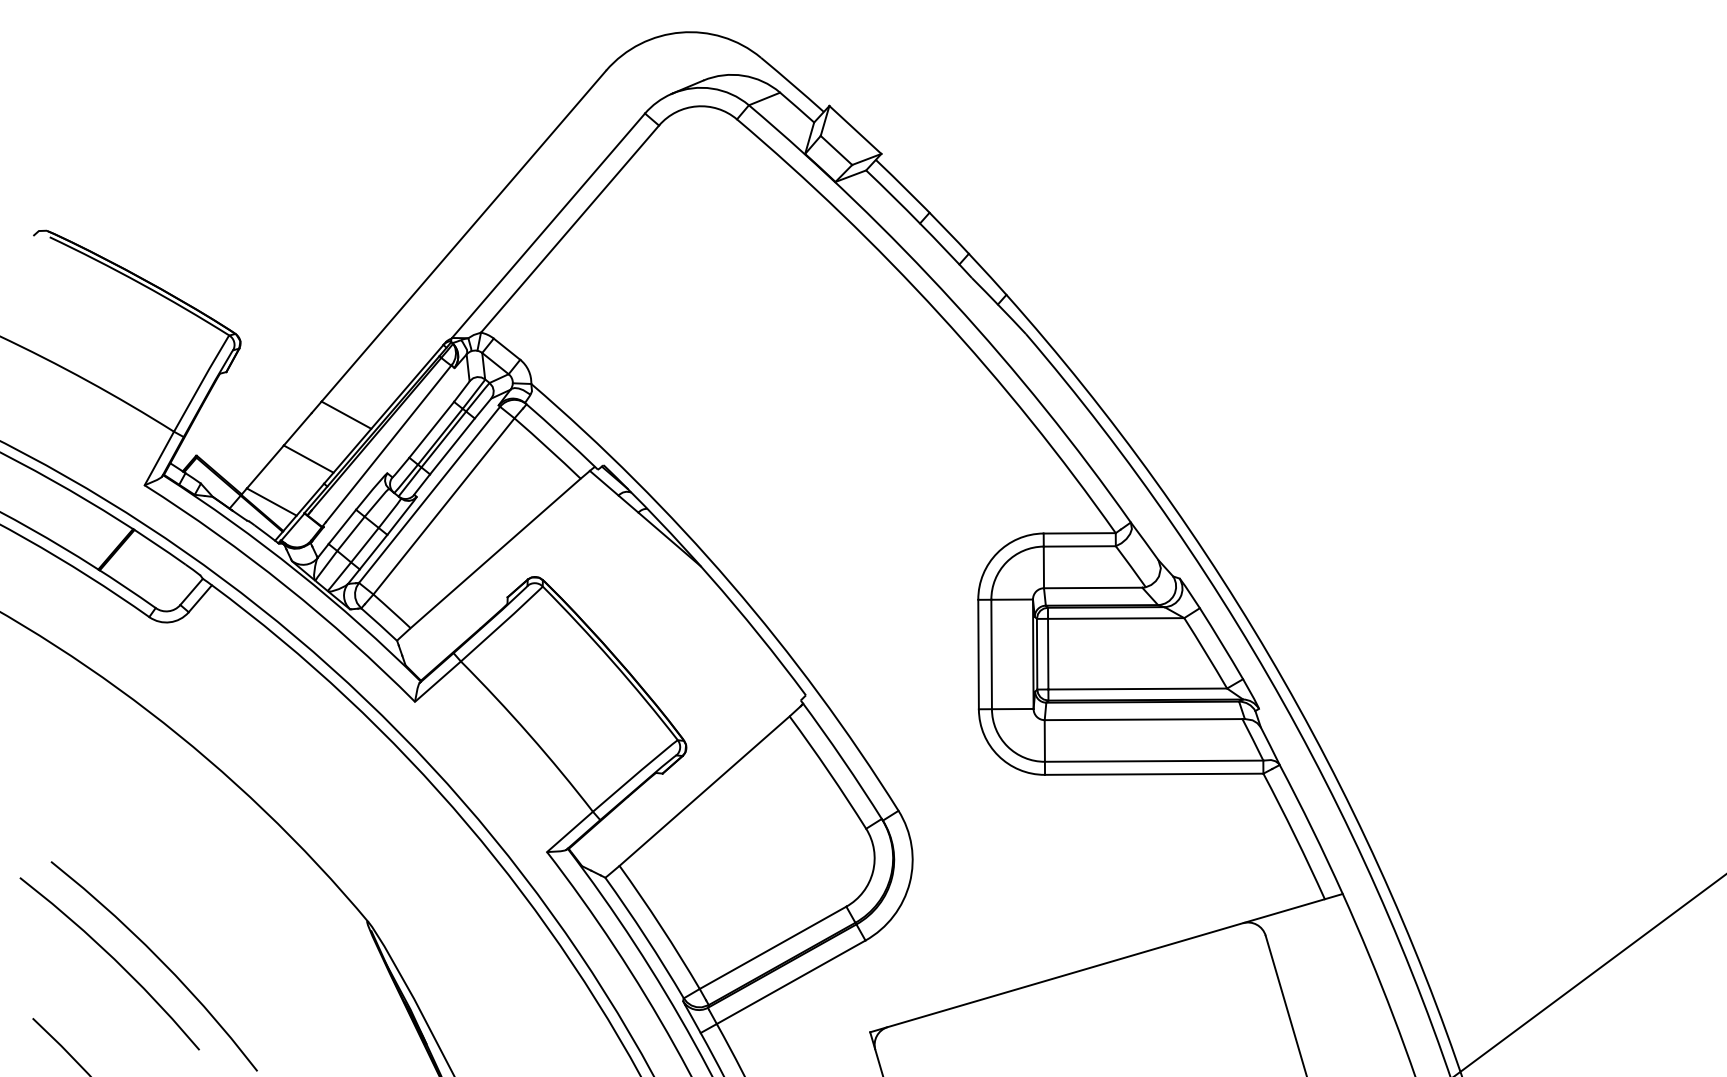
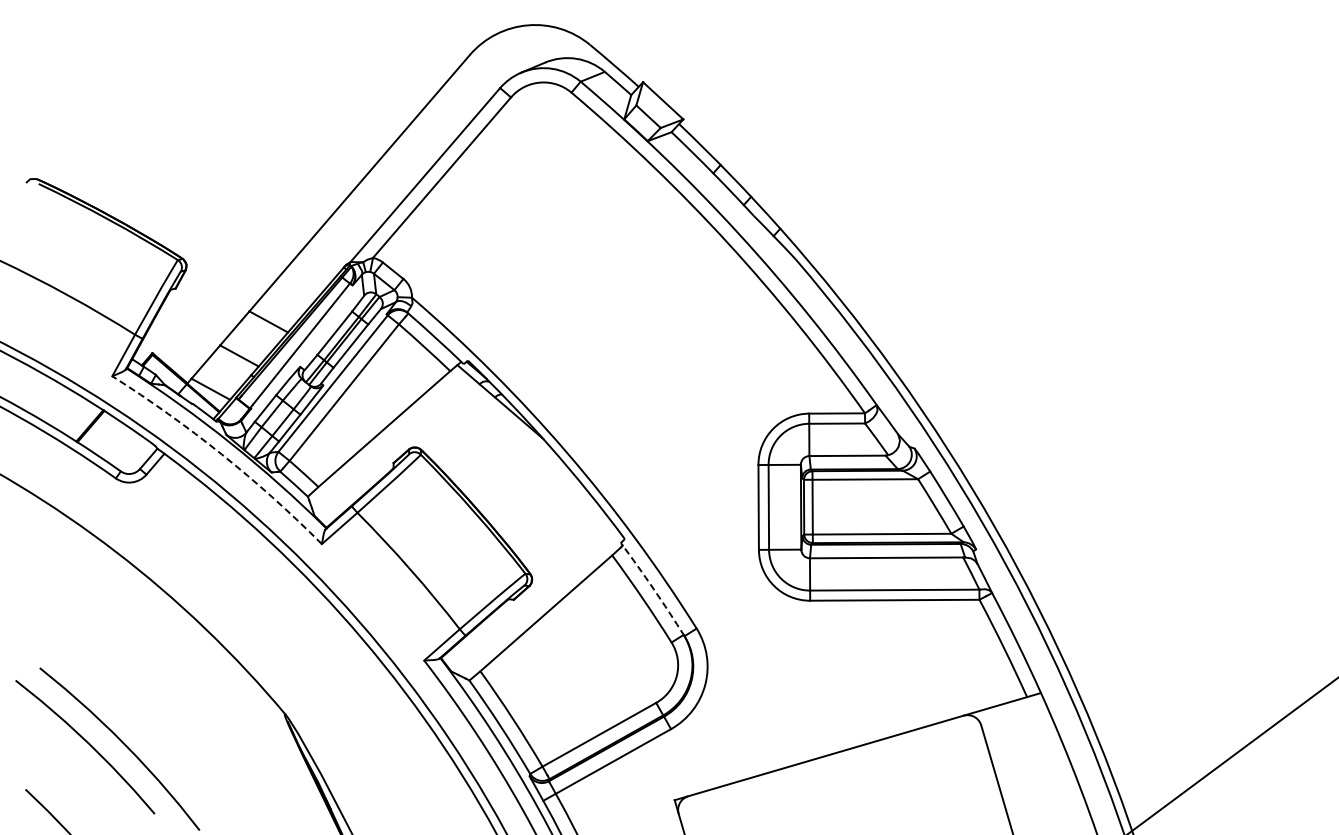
arc: (285, 586) -> (221, 454), solid -> dashed
arc: (842, 760) -> (653, 589), solid -> dashed

